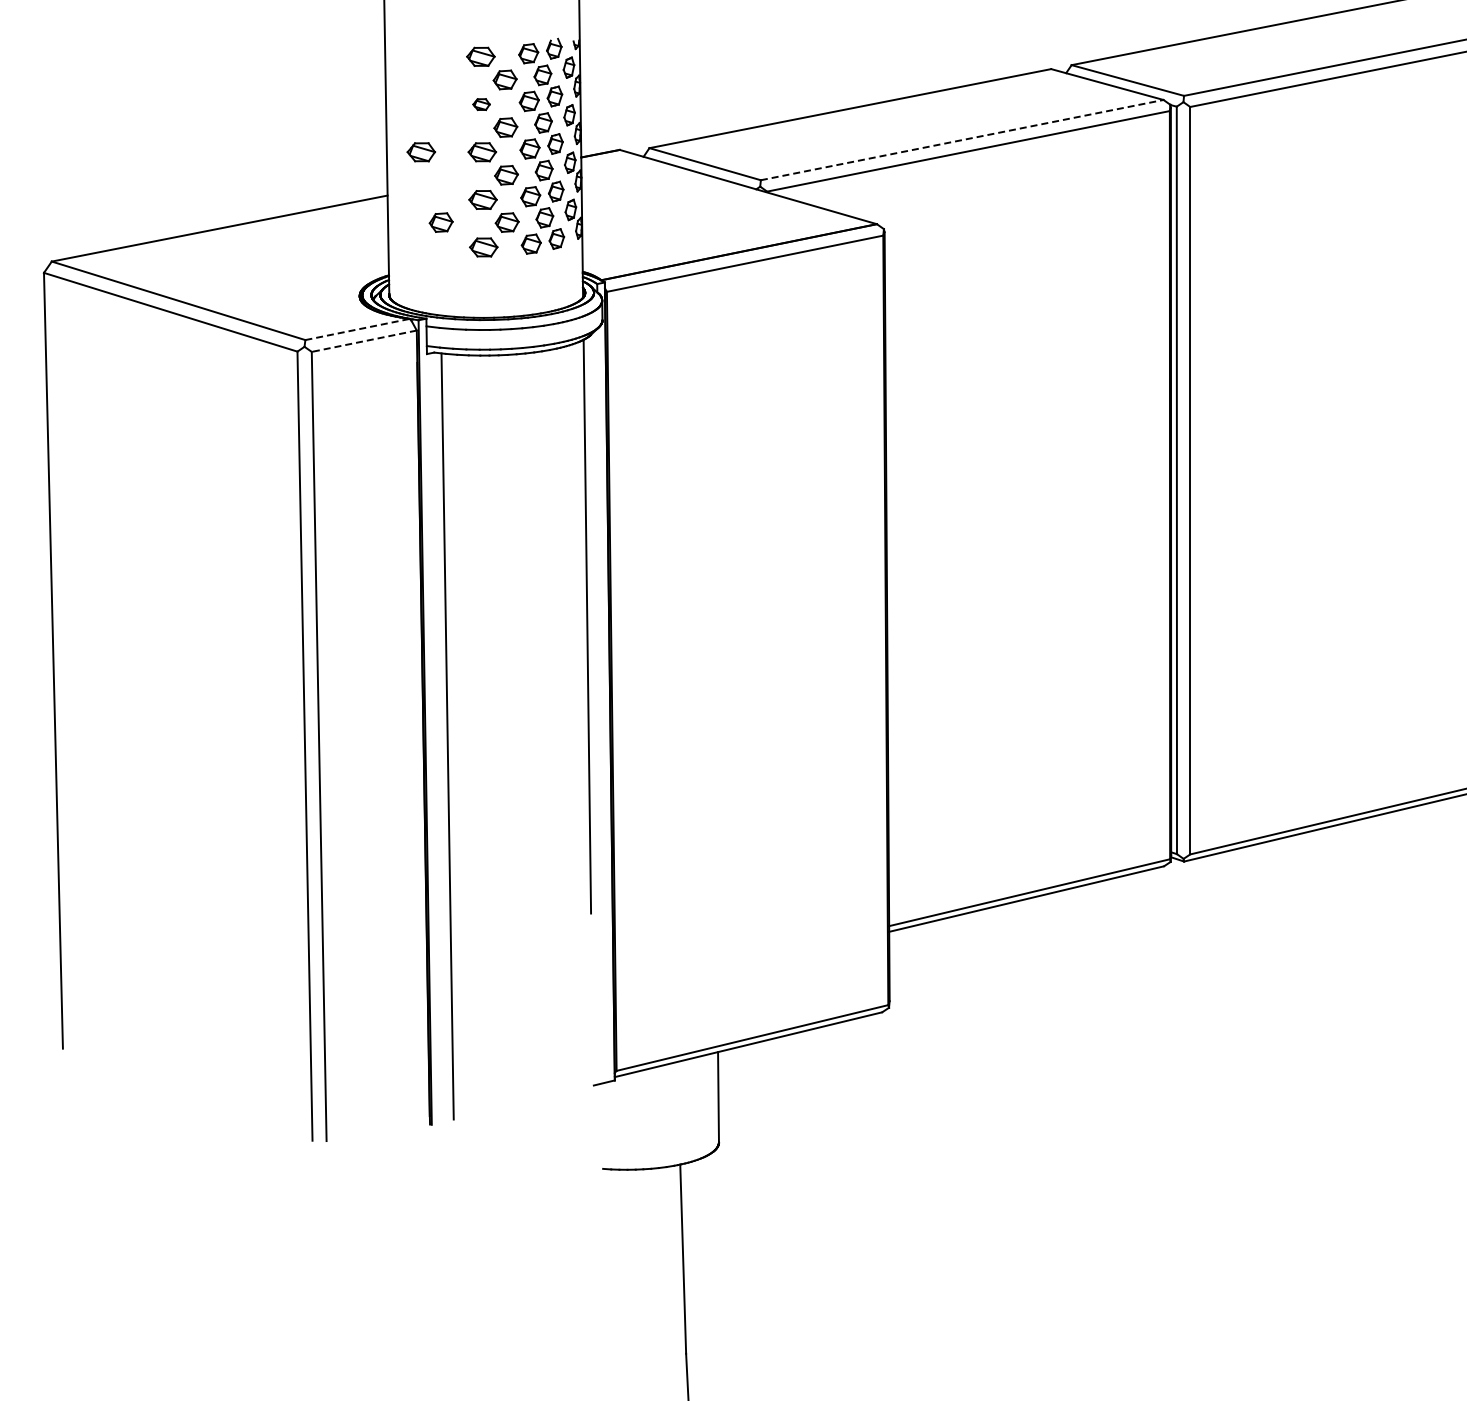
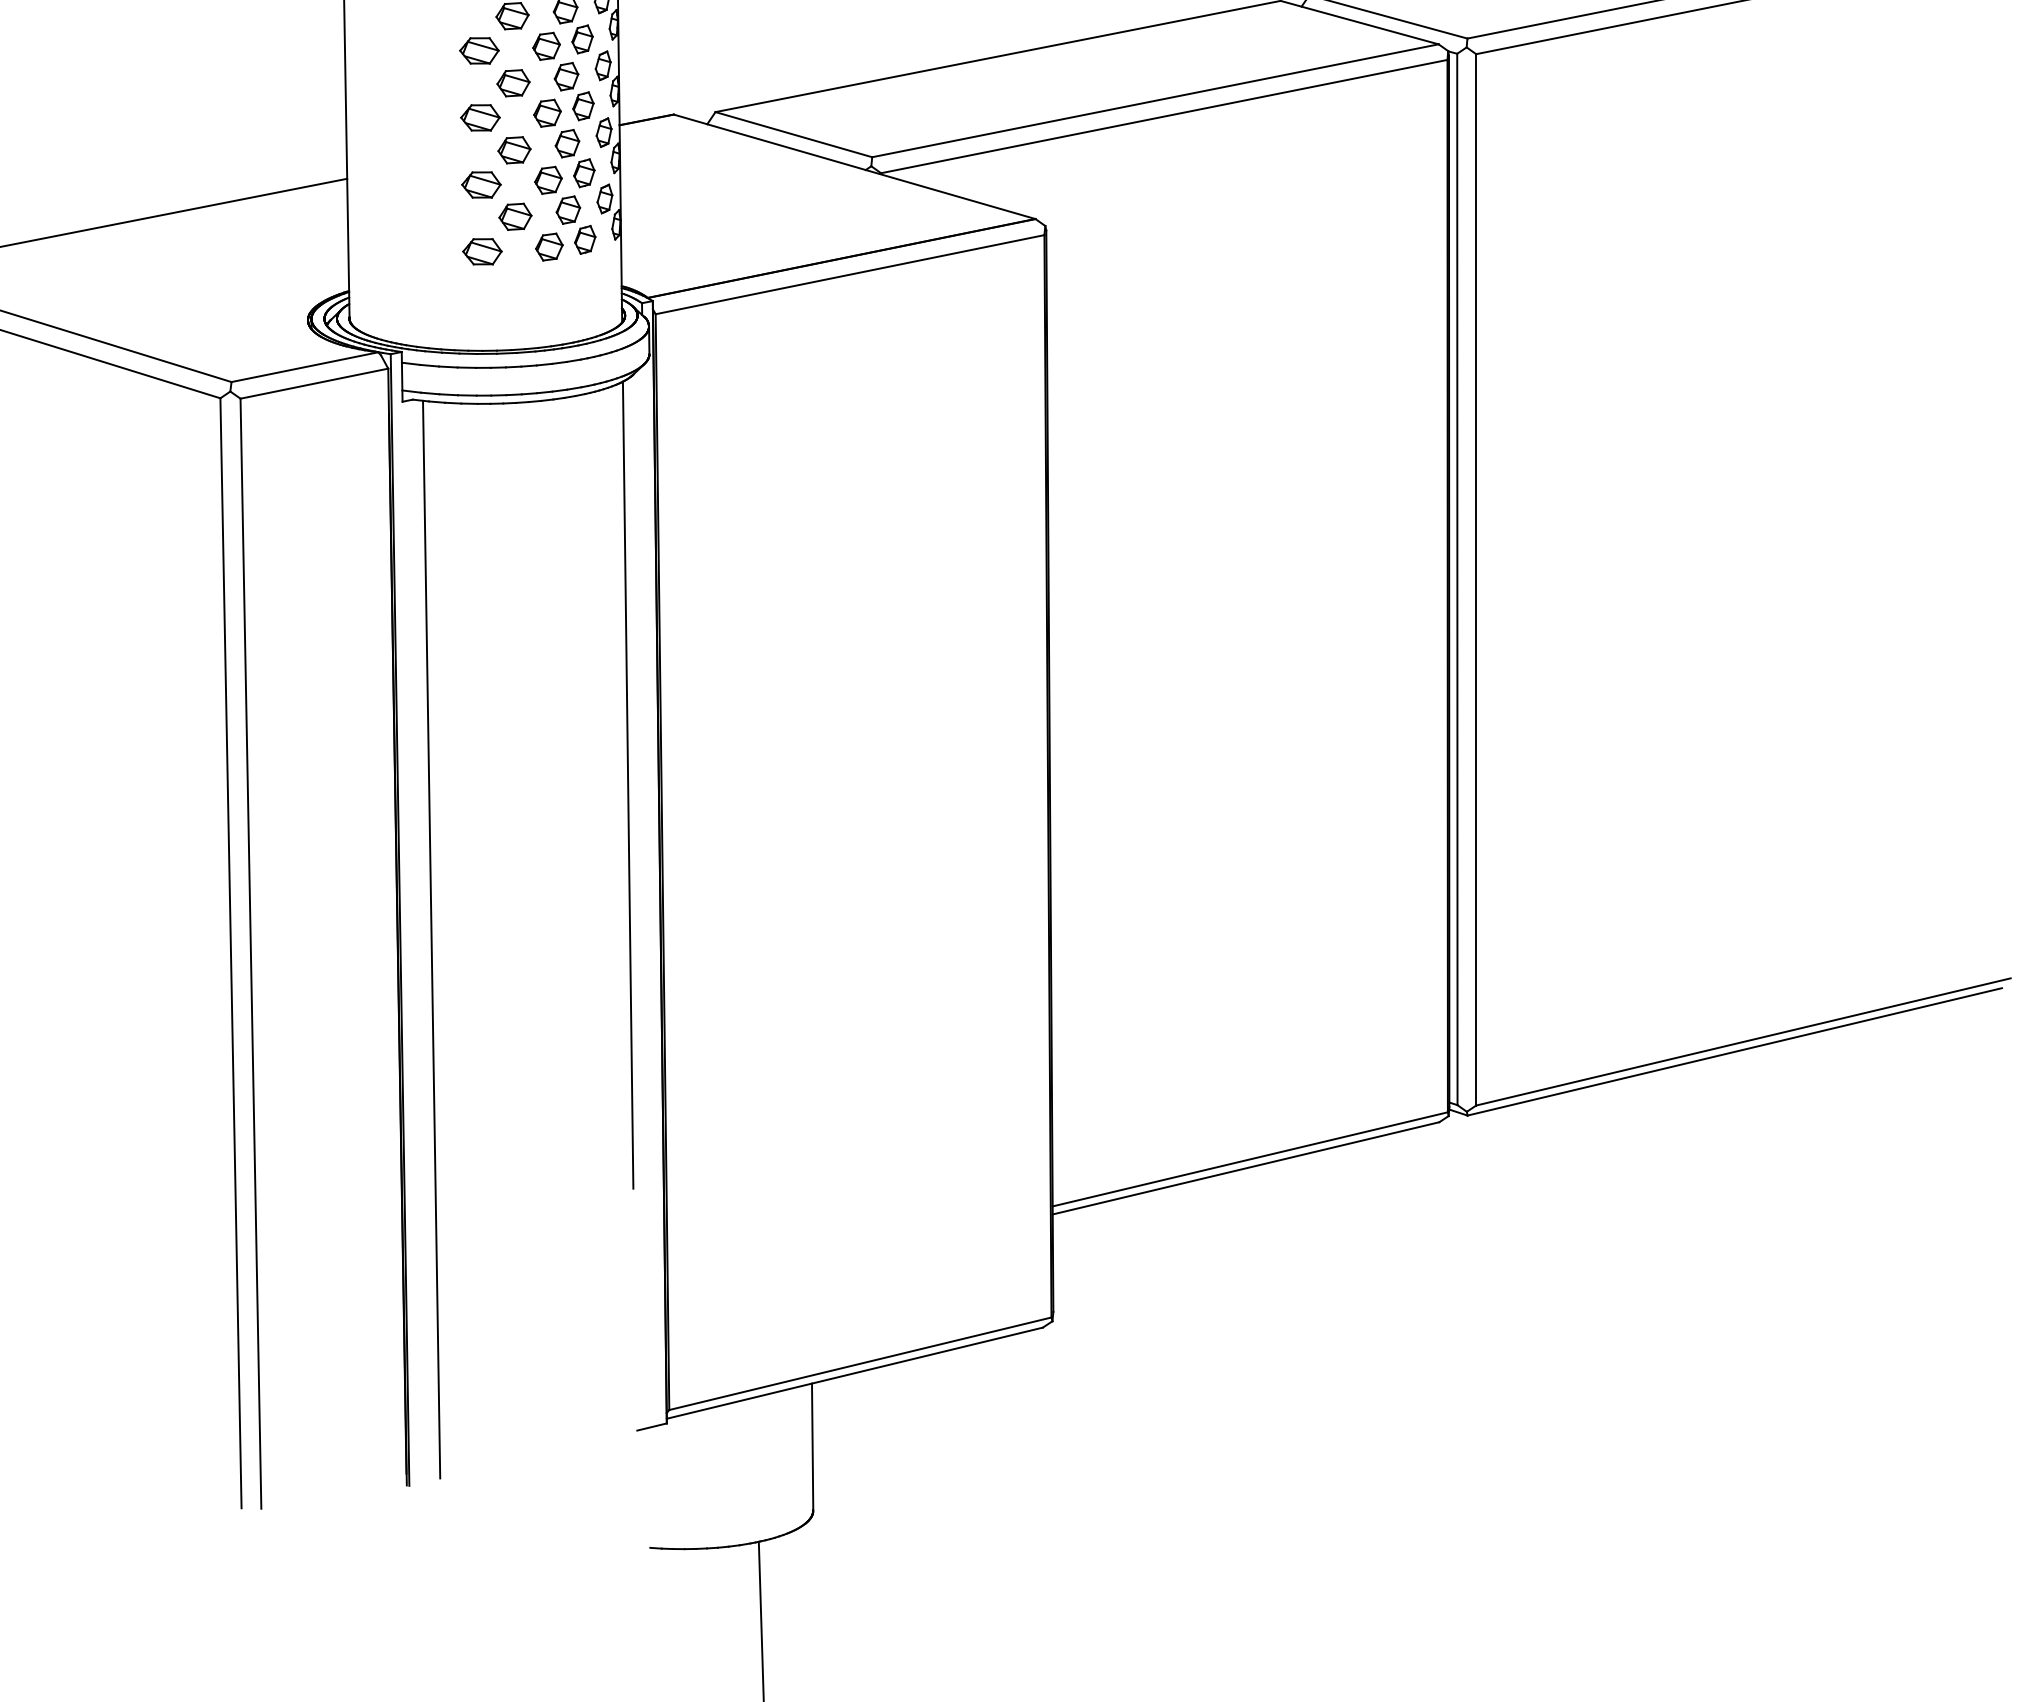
part: (481, 104) -> (479, 50), size x1.67
line: (962, 140) -> (1155, 101), dashed -> solid
part: (420, 152) -> (393, 118), removed
part: (440, 222) -> (421, 216), removed
line: (358, 329) -> (306, 367), dashed -> solid
line: (364, 341) -> (314, 384), dashed -> solid

